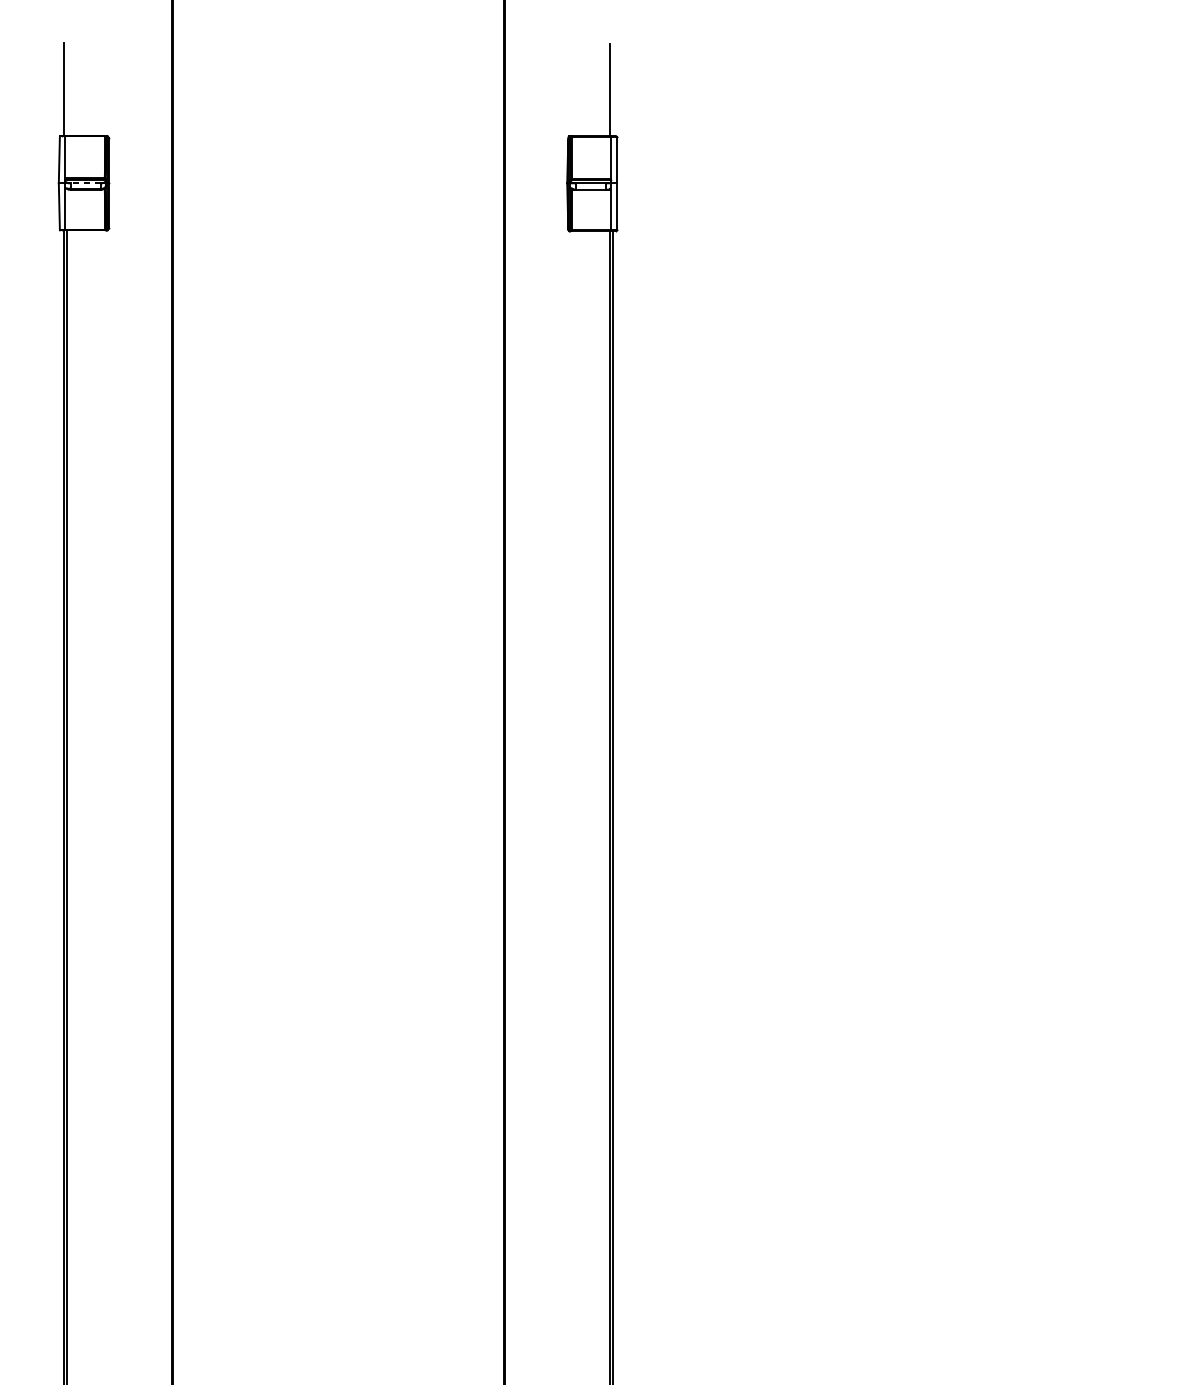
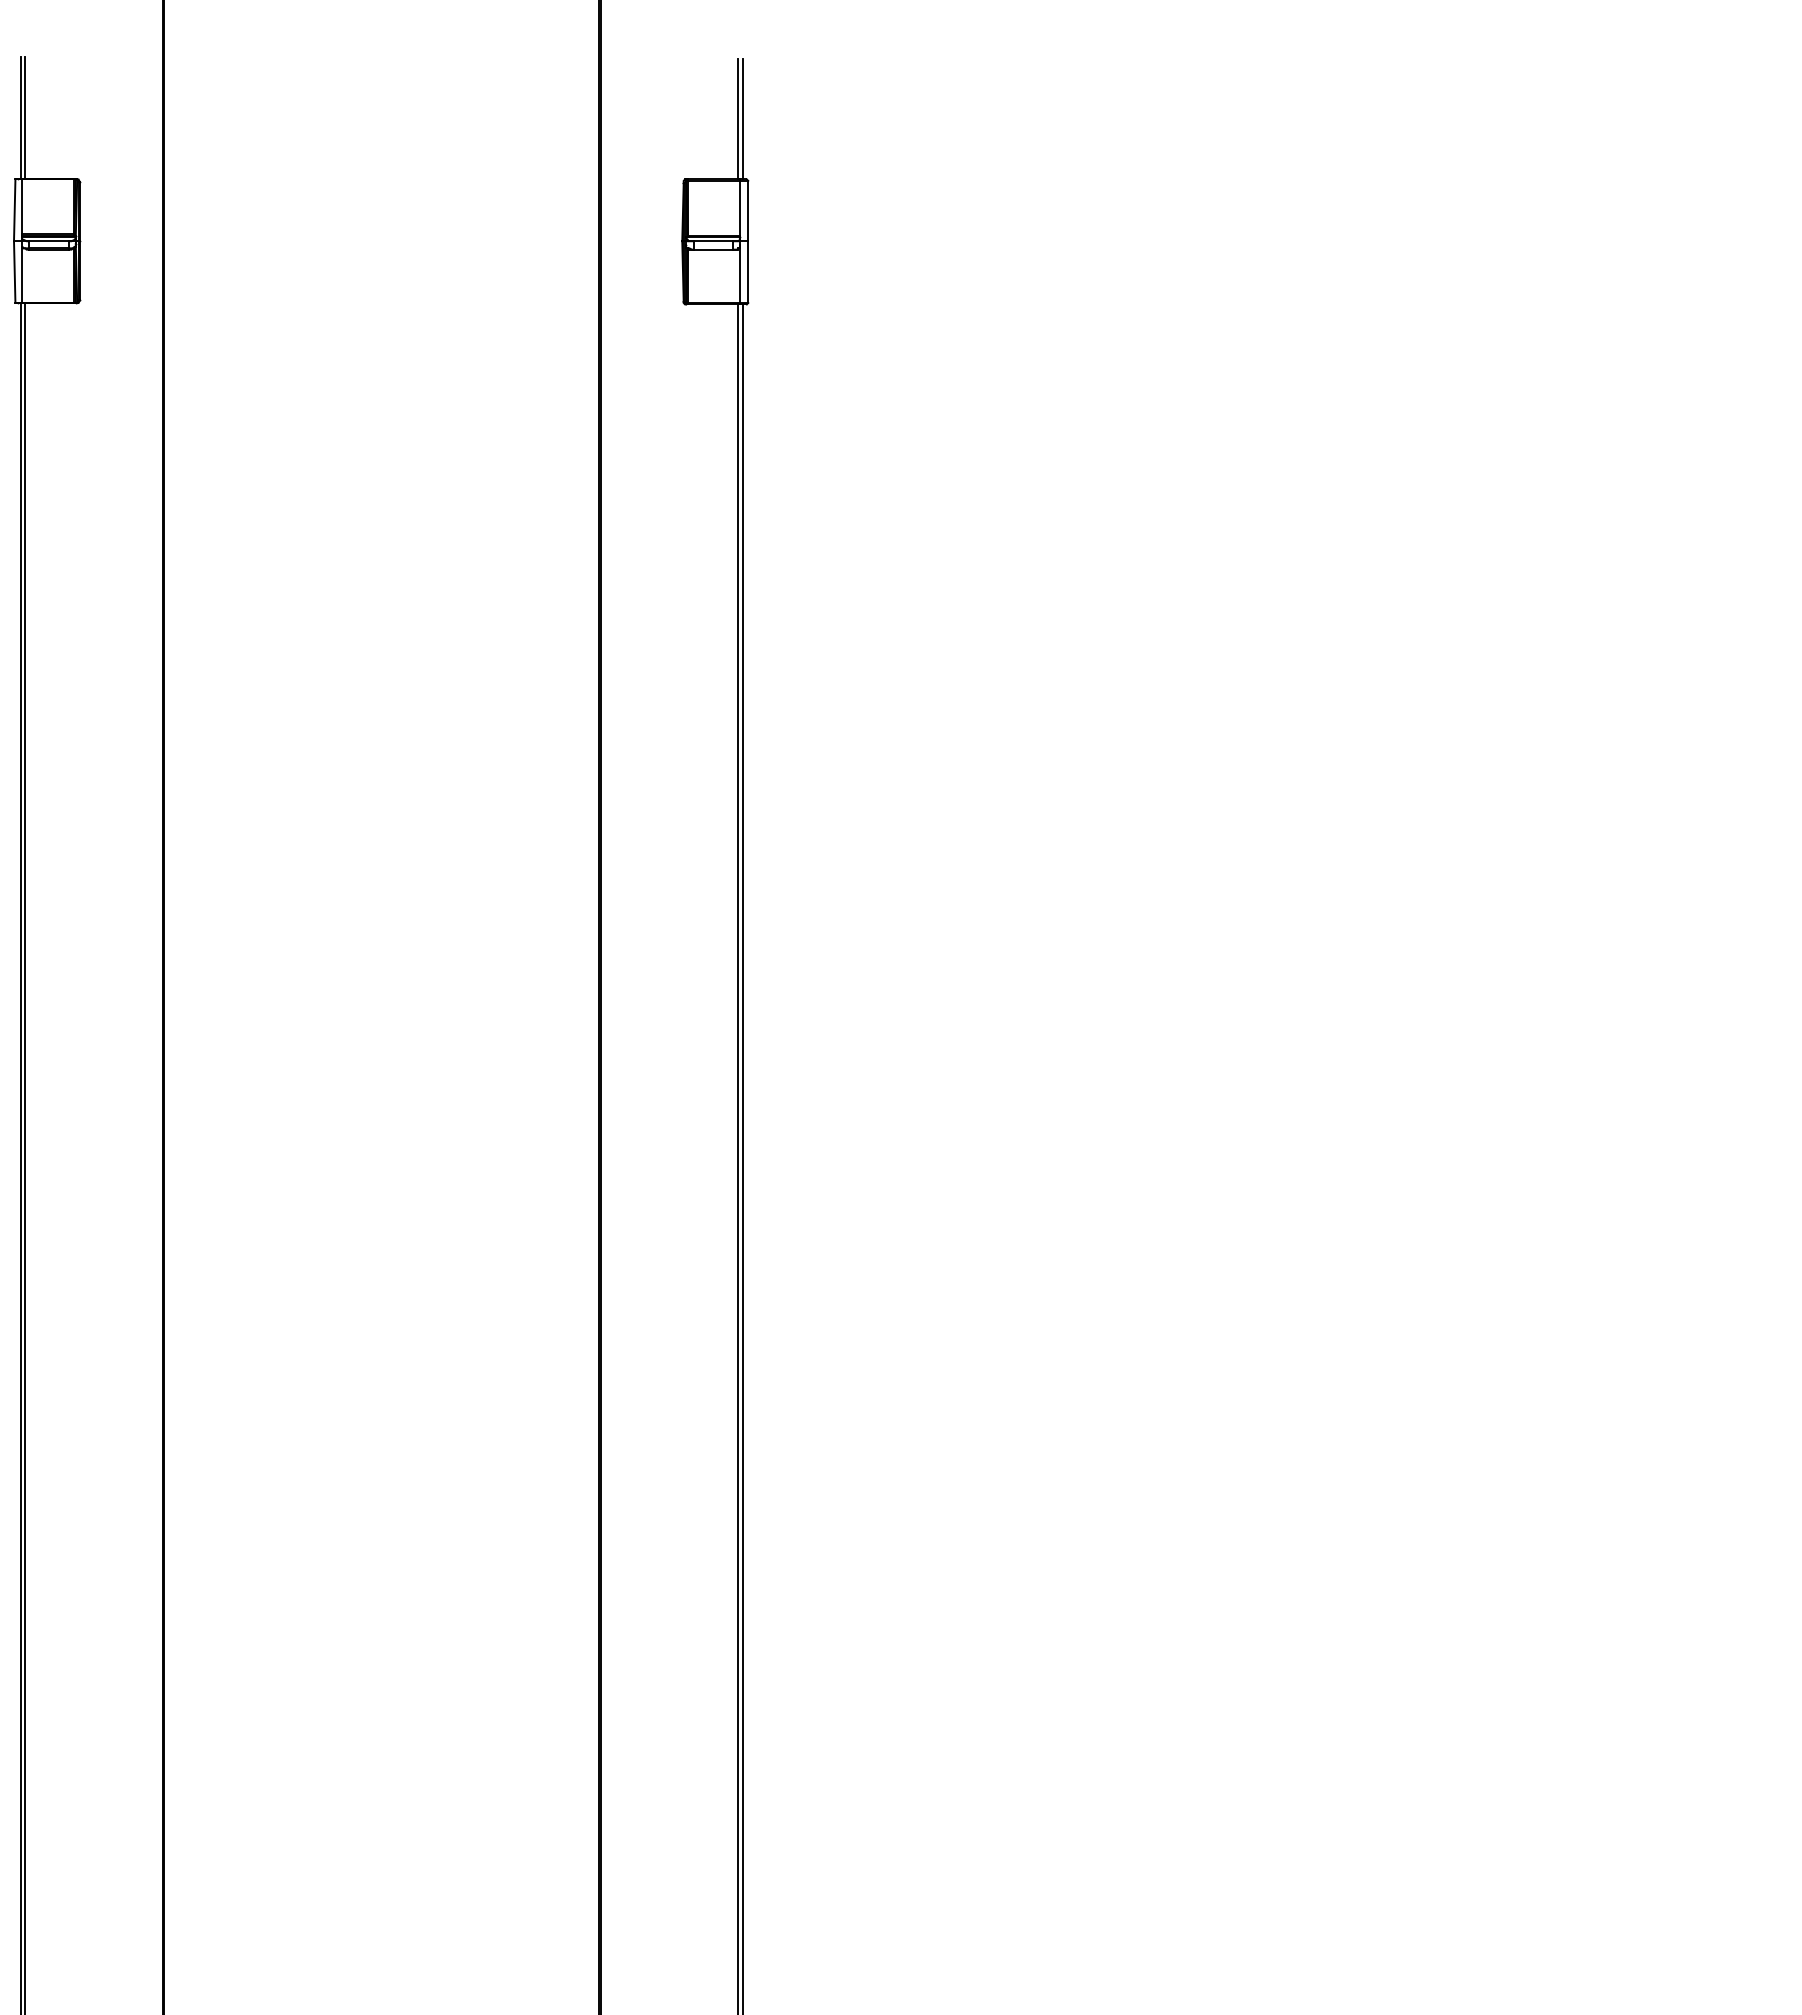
line: (67, 89) -> (25, 118), added
line: (613, 89) -> (742, 118), added
line: (85, 183) -> (49, 241), dashed -> solid

